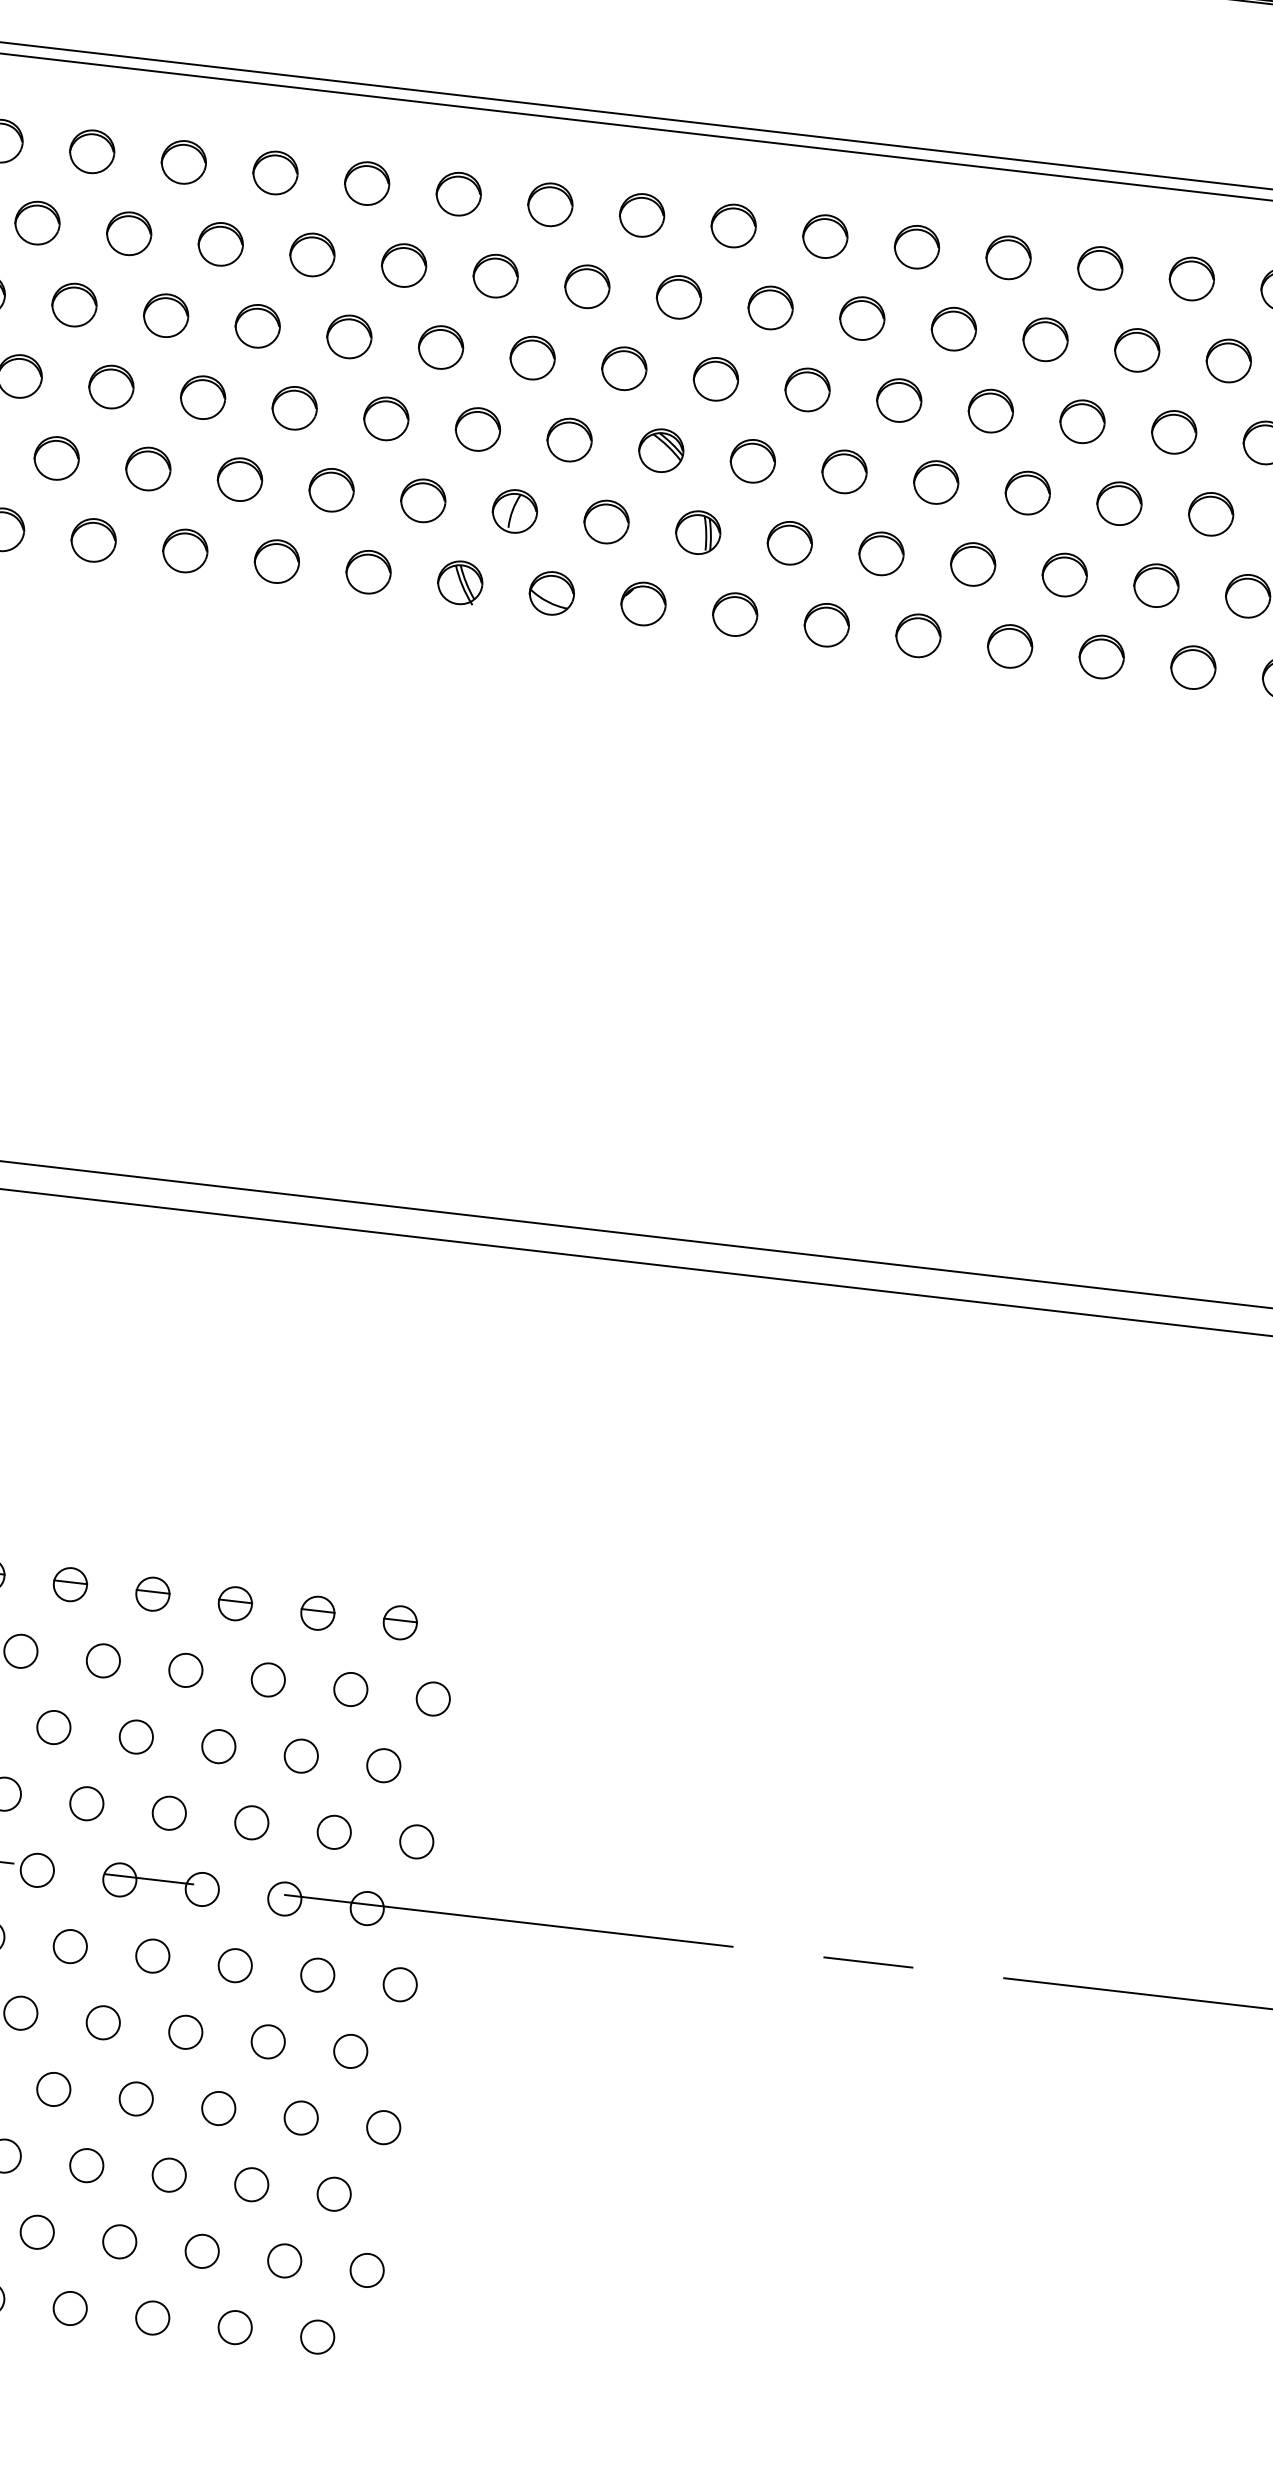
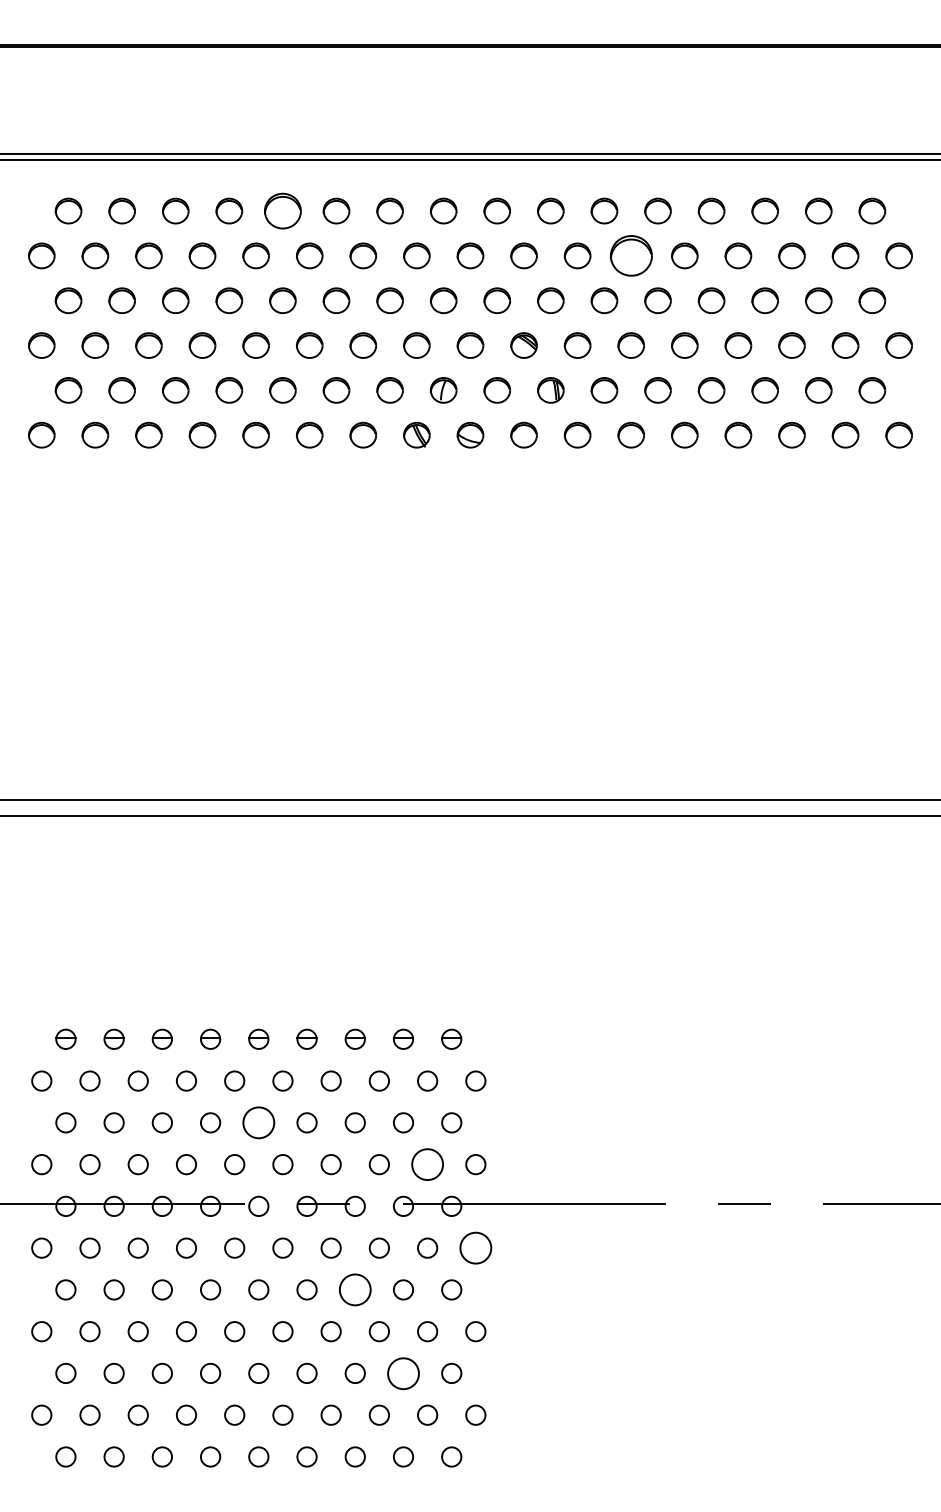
part: (274, 171) -> (282, 210), size x1.4
part: (861, 317) -> (630, 255), size x1.6
circle: (53, 1726) -> (258, 1122), size x1.6
circle: (334, 1832) -> (427, 1164), size x1.6
circle: (399, 1983) -> (475, 1247), size x1.6
circle: (184, 2031) -> (354, 1289), size x1.6
circle: (251, 2183) -> (403, 1372), size x1.6

